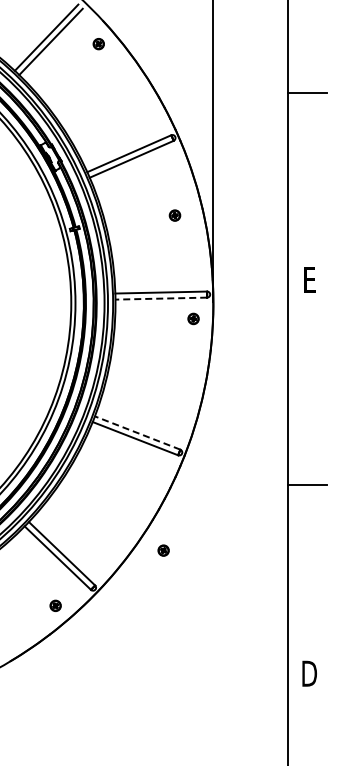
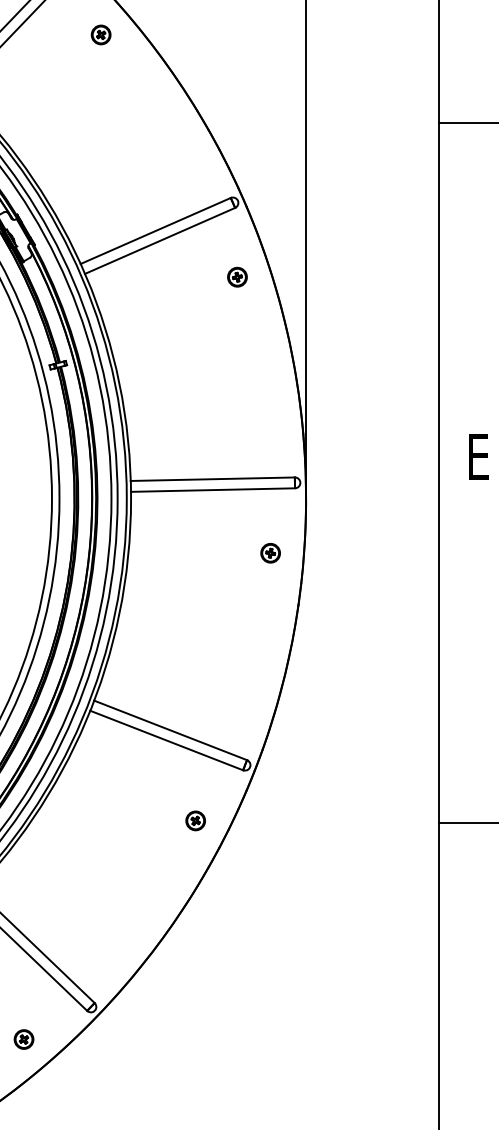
part: (174, 215) -> (236, 277), moved
line: (161, 298) -> (213, 489), dashed -> solid
part: (193, 318) -> (270, 552), moved
line: (137, 433) -> (170, 731), dashed -> solid
part: (163, 550) -> (195, 820), moved

